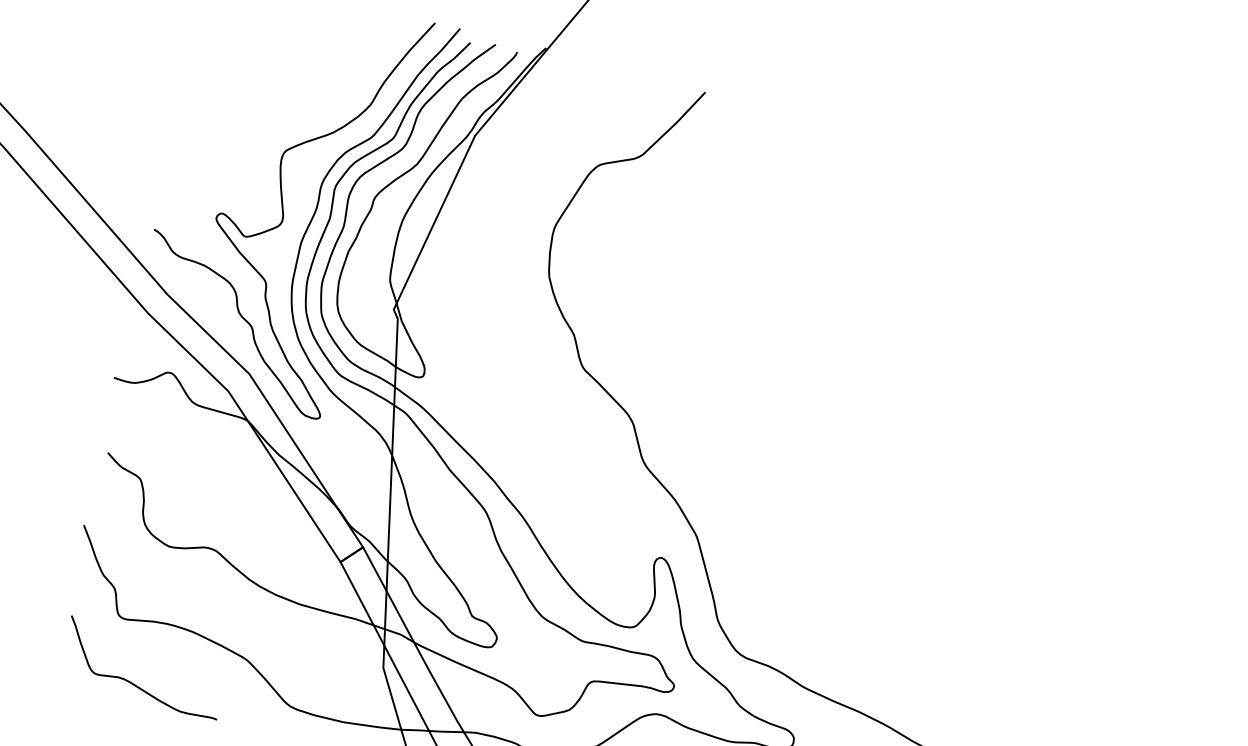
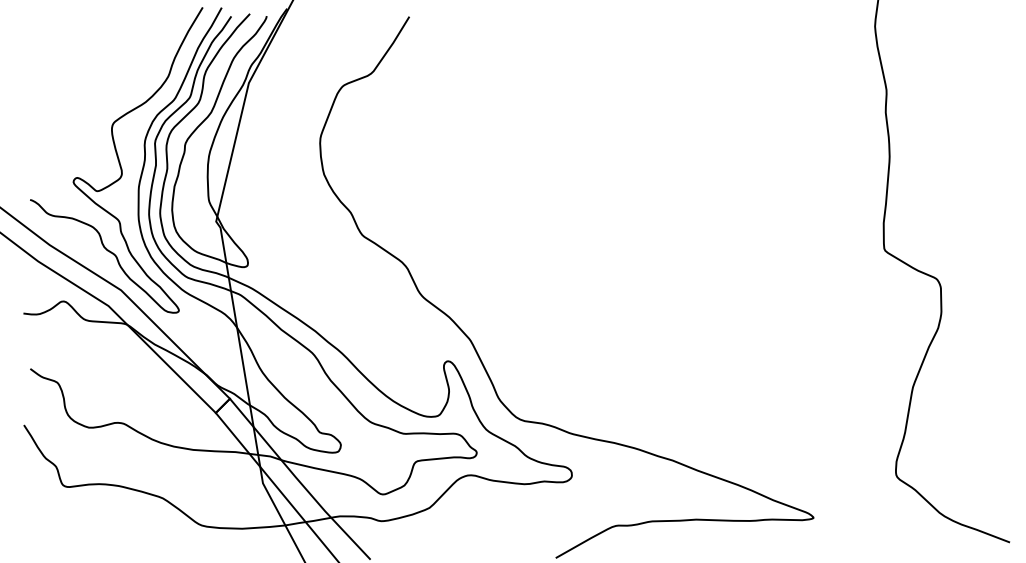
curve: (135, 683) -> (85, 532), removed

